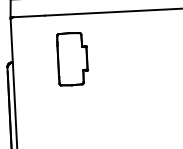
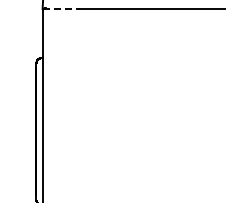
line: (27, 16) -> (61, 8), solid -> dashed
part: (72, 59) -> (107, 57), removed

